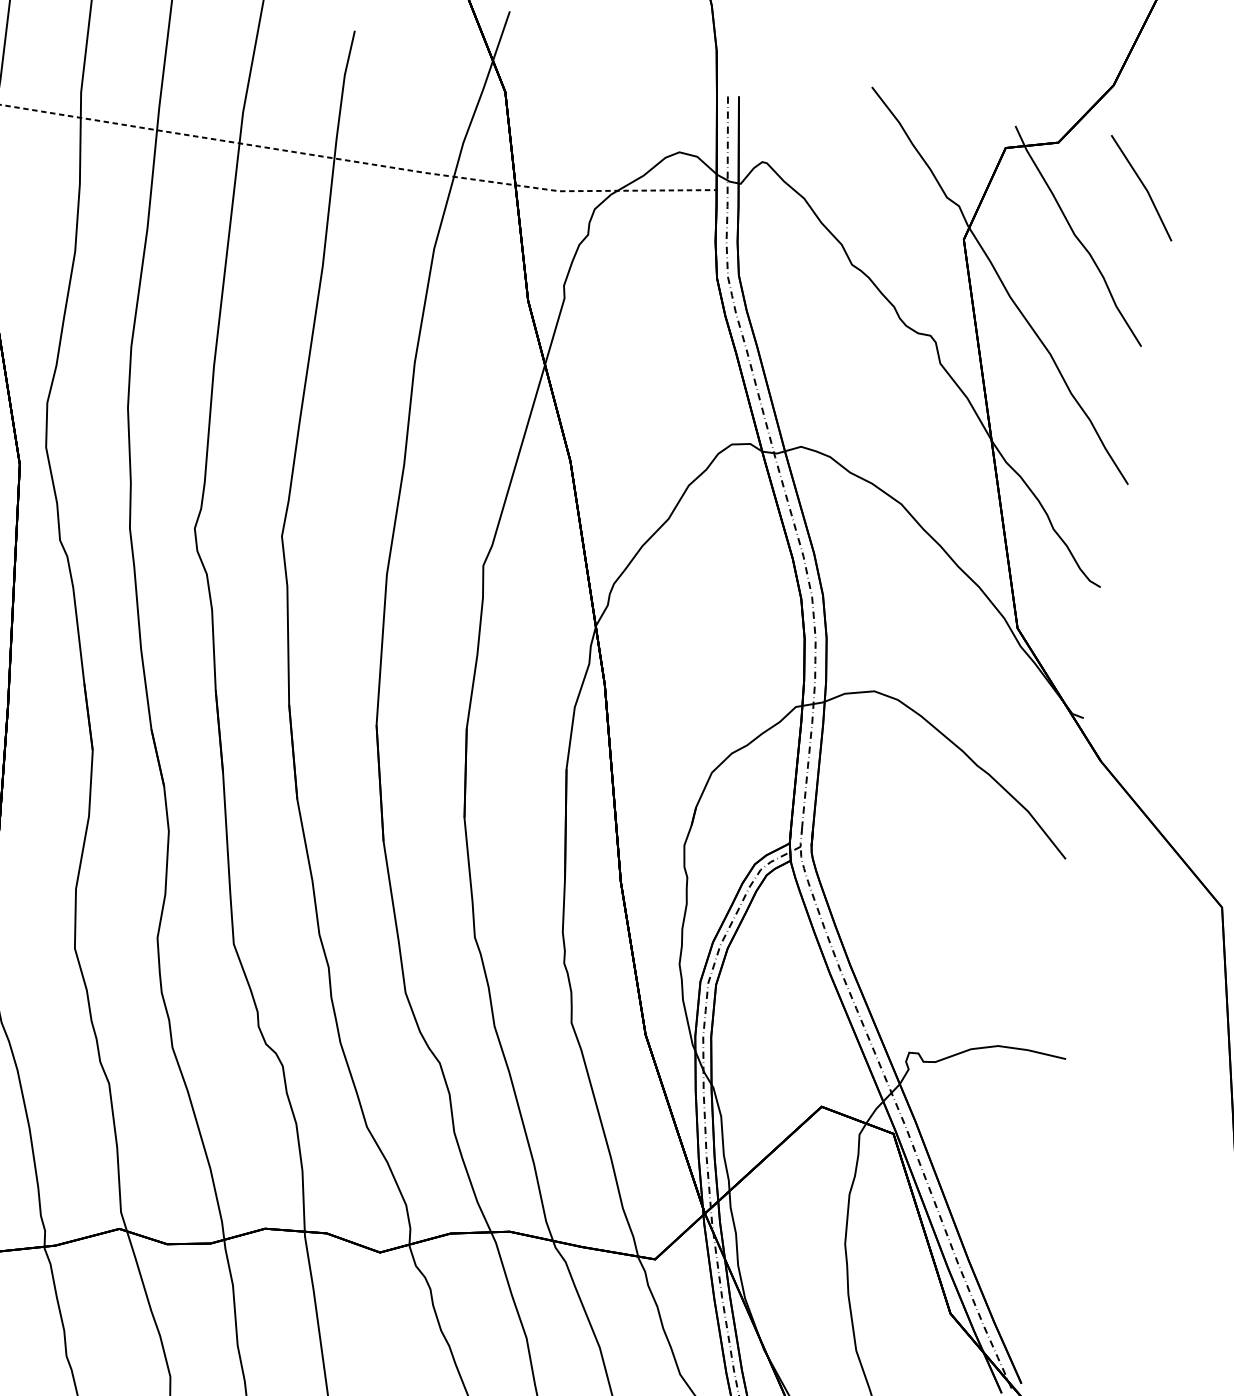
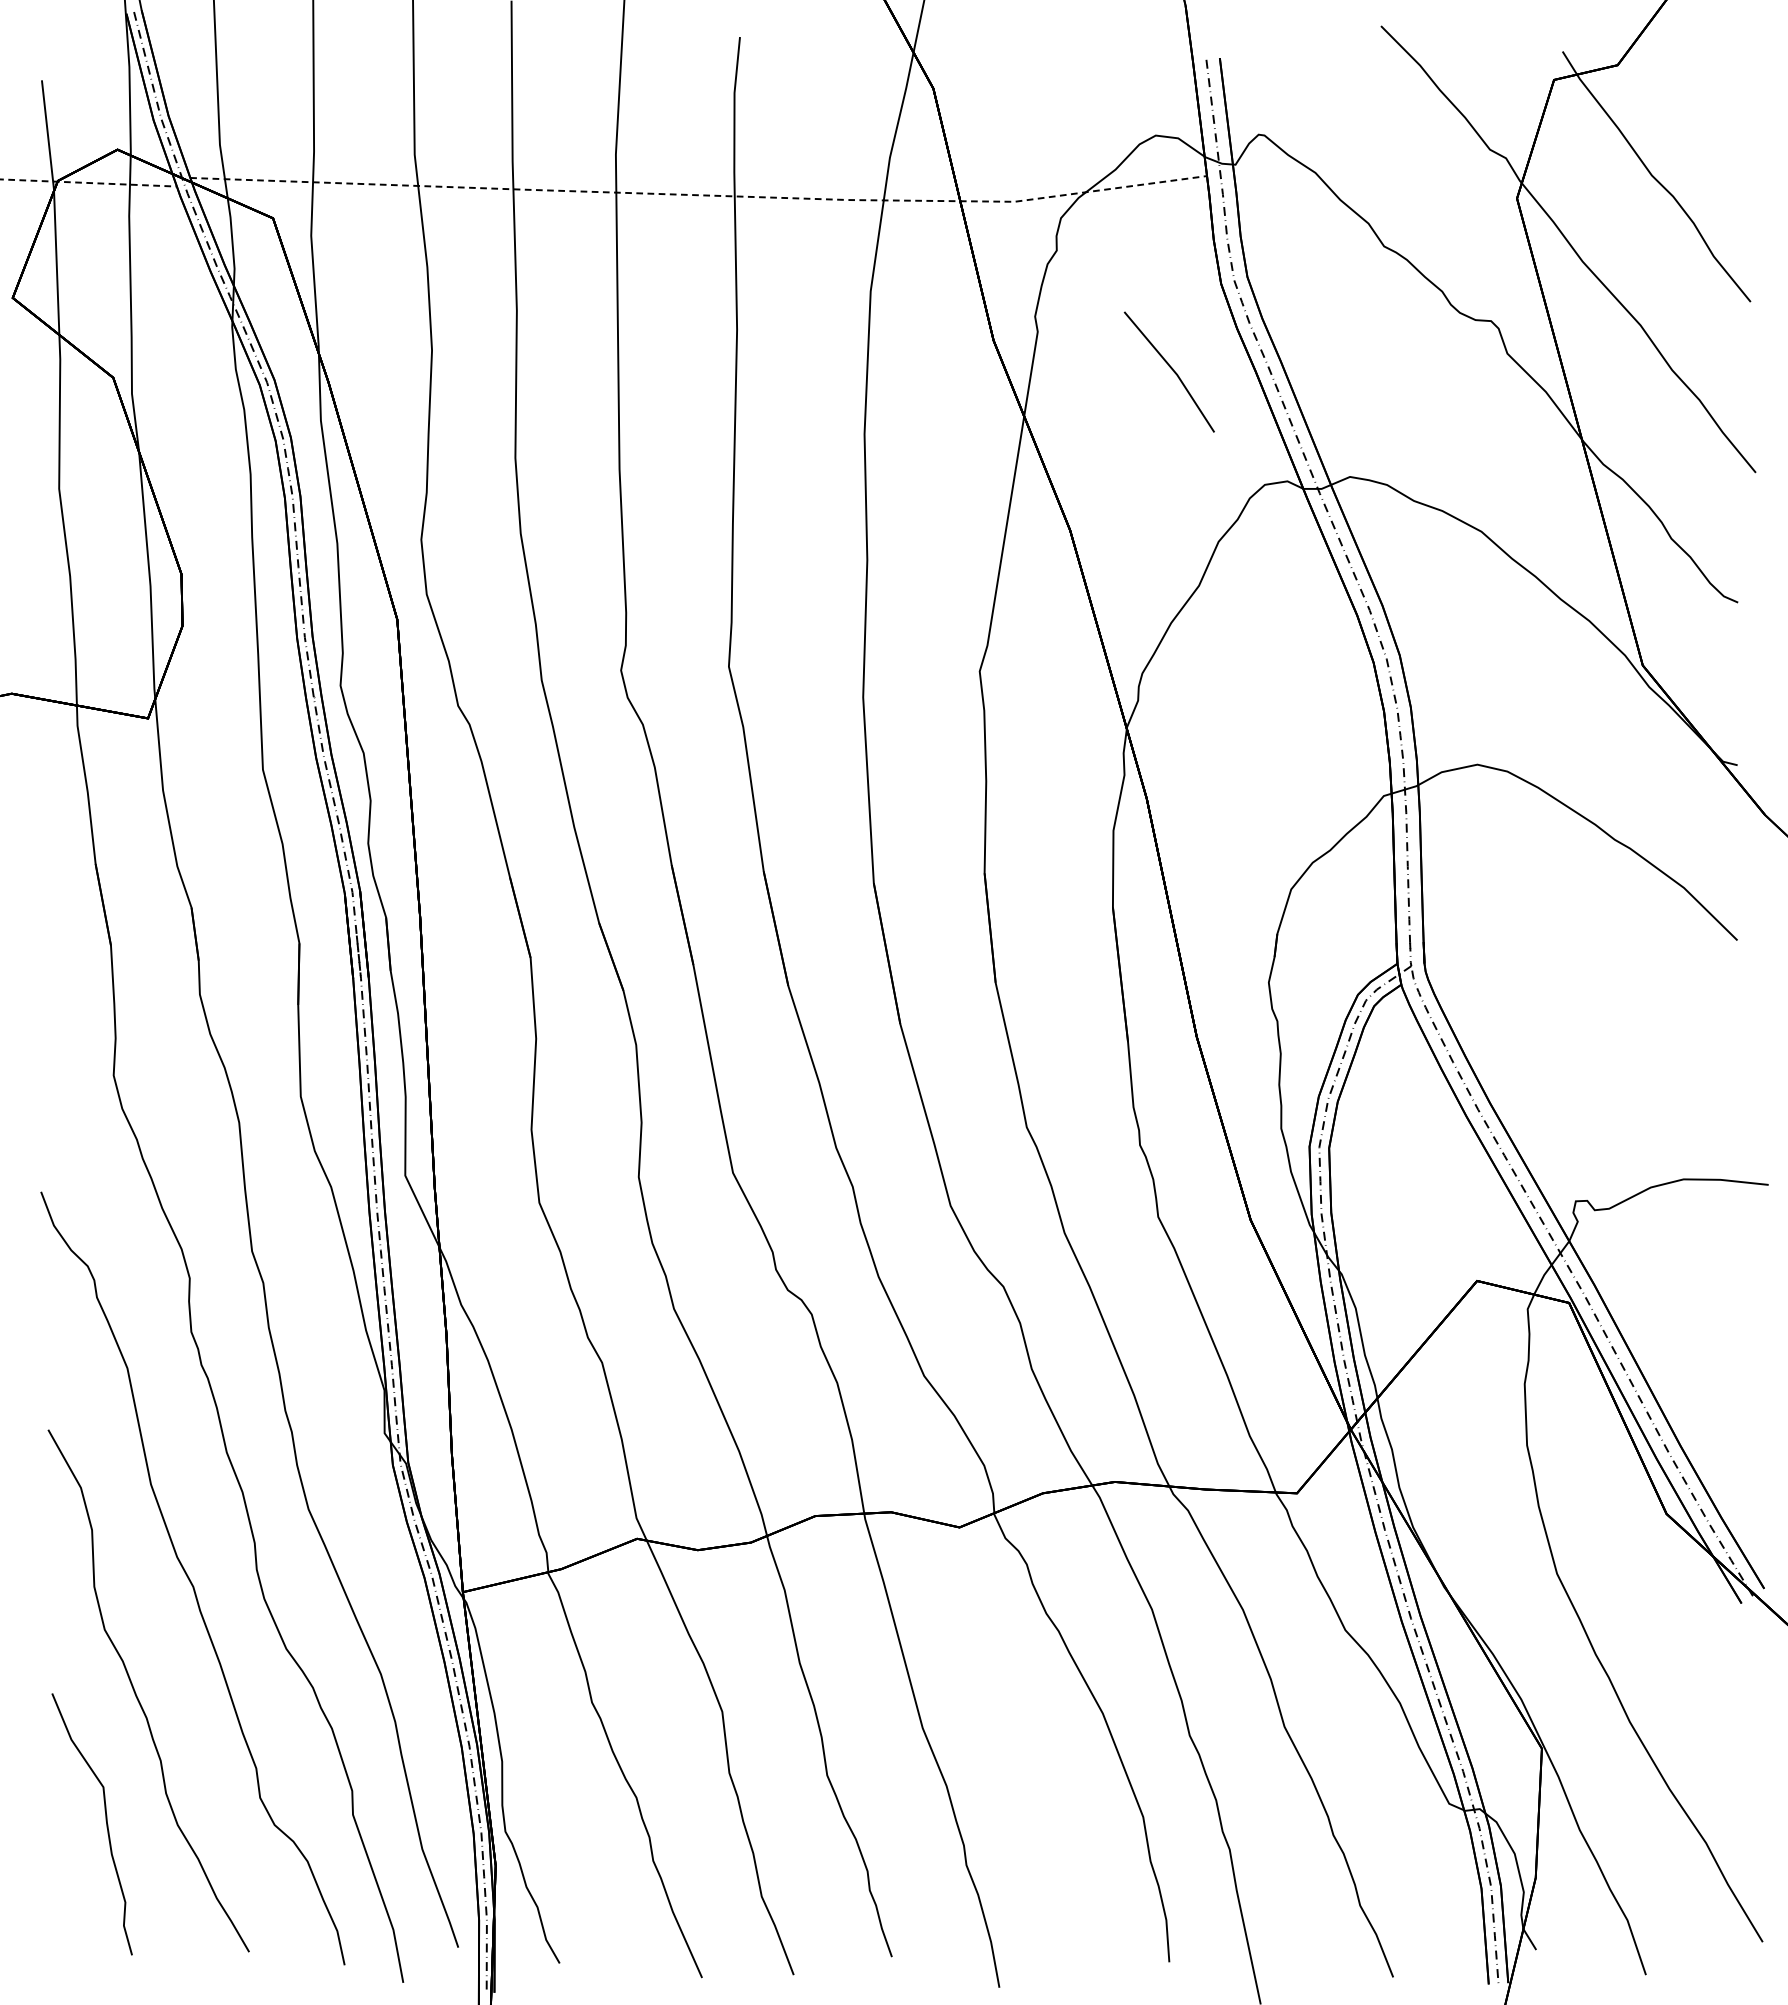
line: (1142, 185) -> (1170, 368), moved

